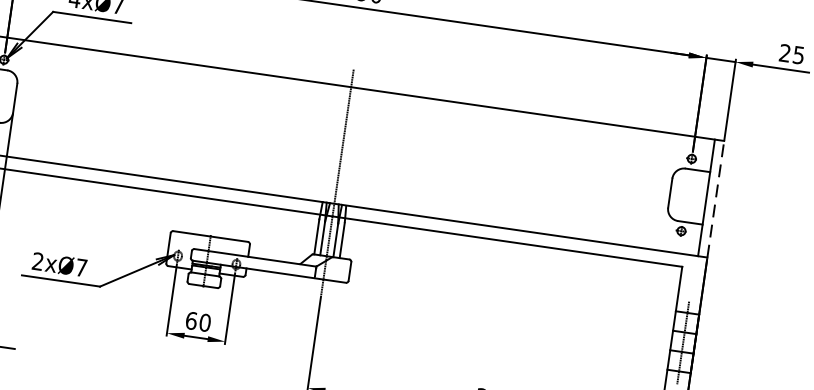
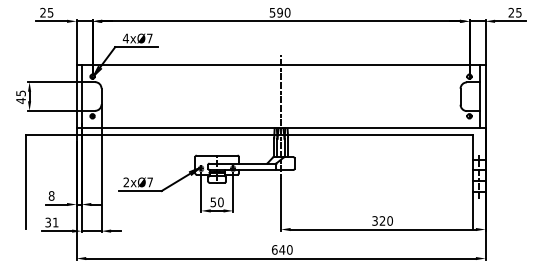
line: (715, 199) -> (485, 96), dashed -> solid
text: (191, 321) -> (213, 202), 60 -> 50

